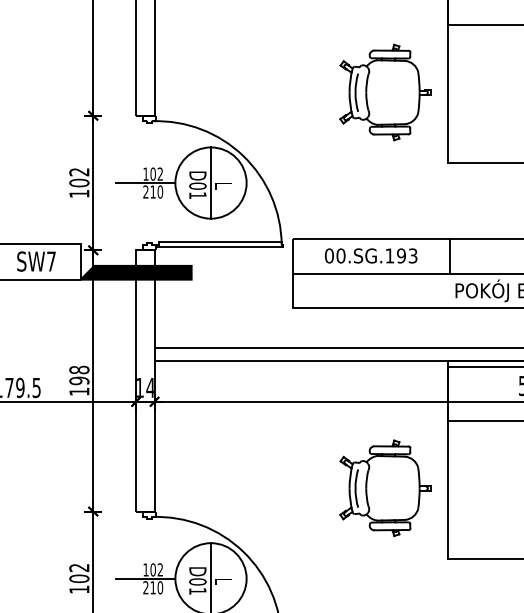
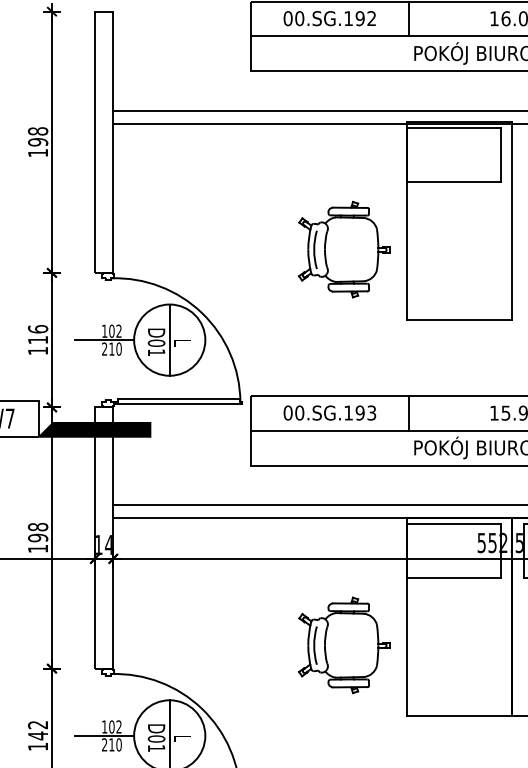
text: (79, 177) -> (38, 334), 102 -> 116
text: (79, 578) -> (38, 735), 102 -> 142

